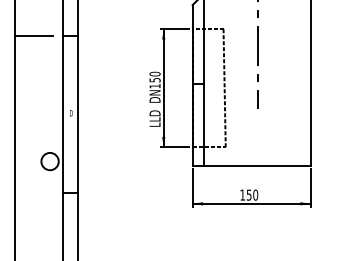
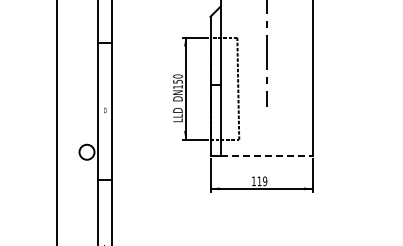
line: (33, 36) -> (72, 43), removed
line: (258, 166) -> (267, 156), solid -> dashed
text: (252, 195) -> (262, 181), 150 -> 119

